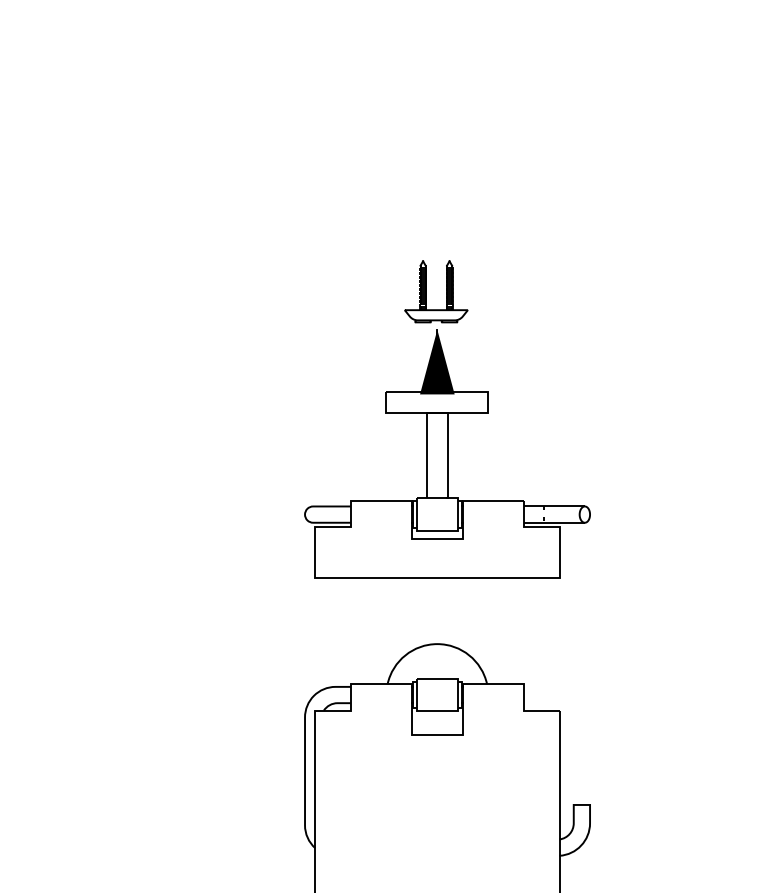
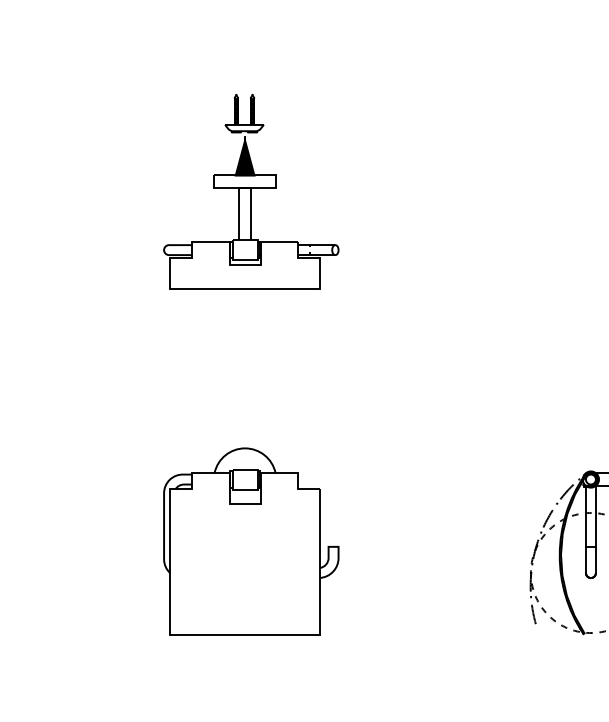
part: (447, 418) -> (251, 191), moved

